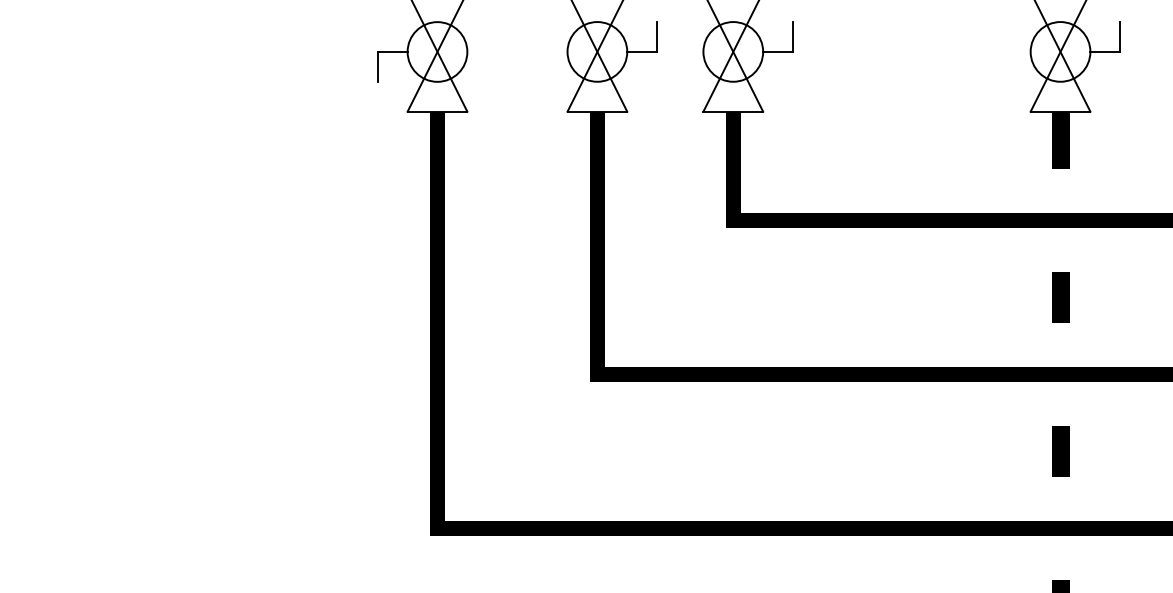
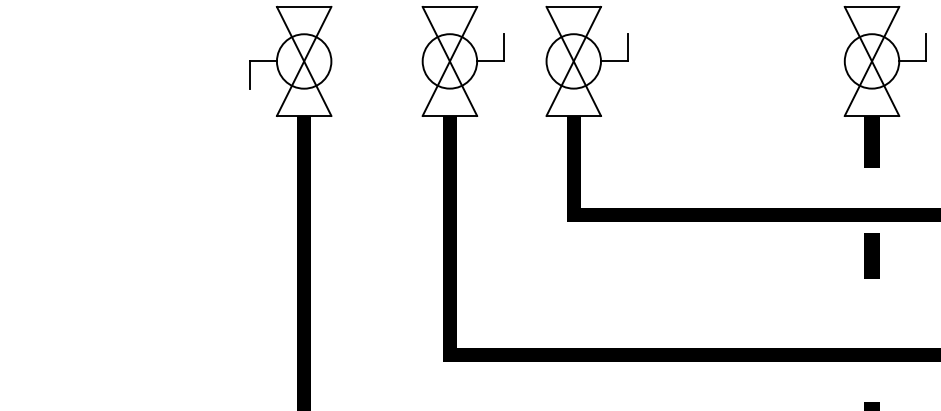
line: (1060, 297) -> (871, 256), moved

